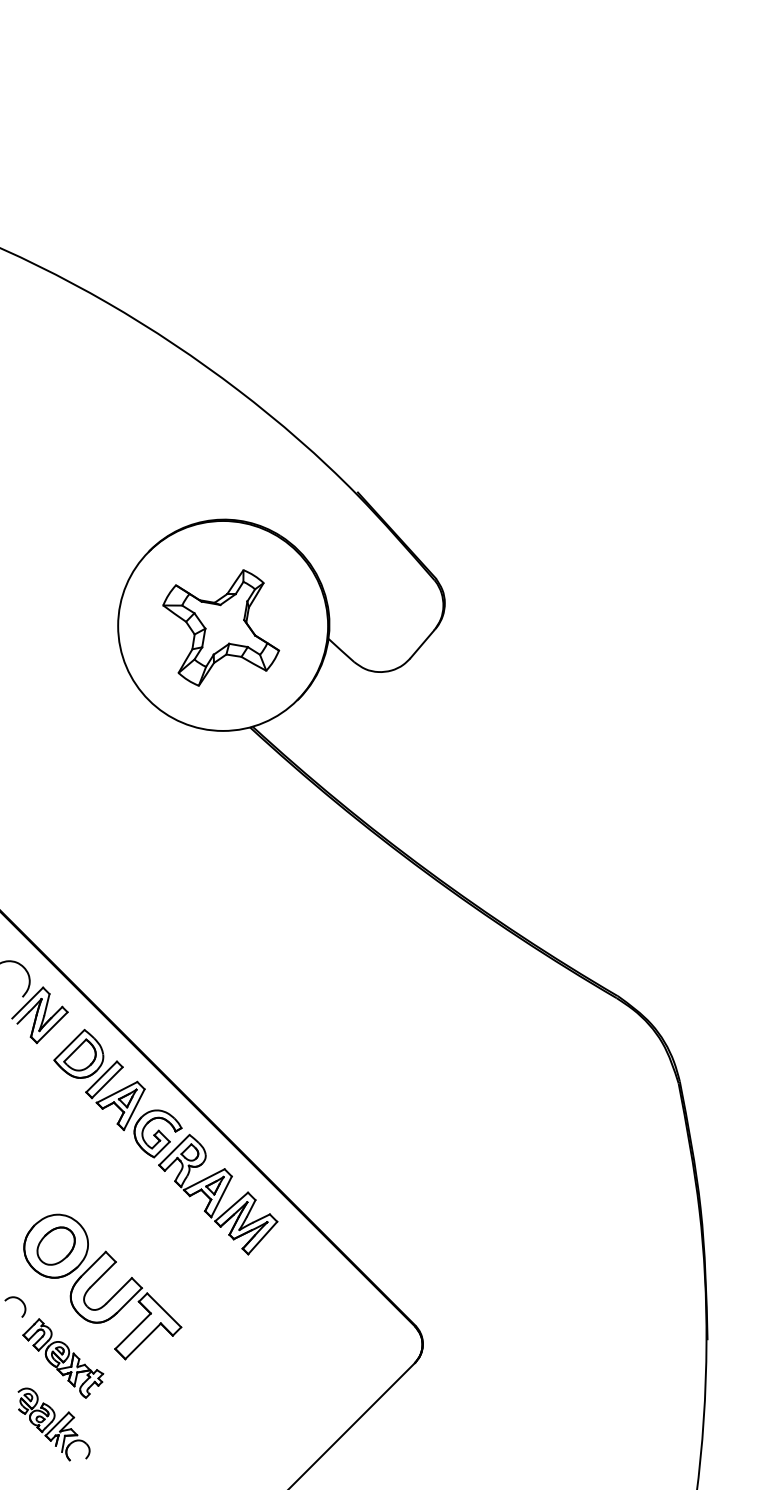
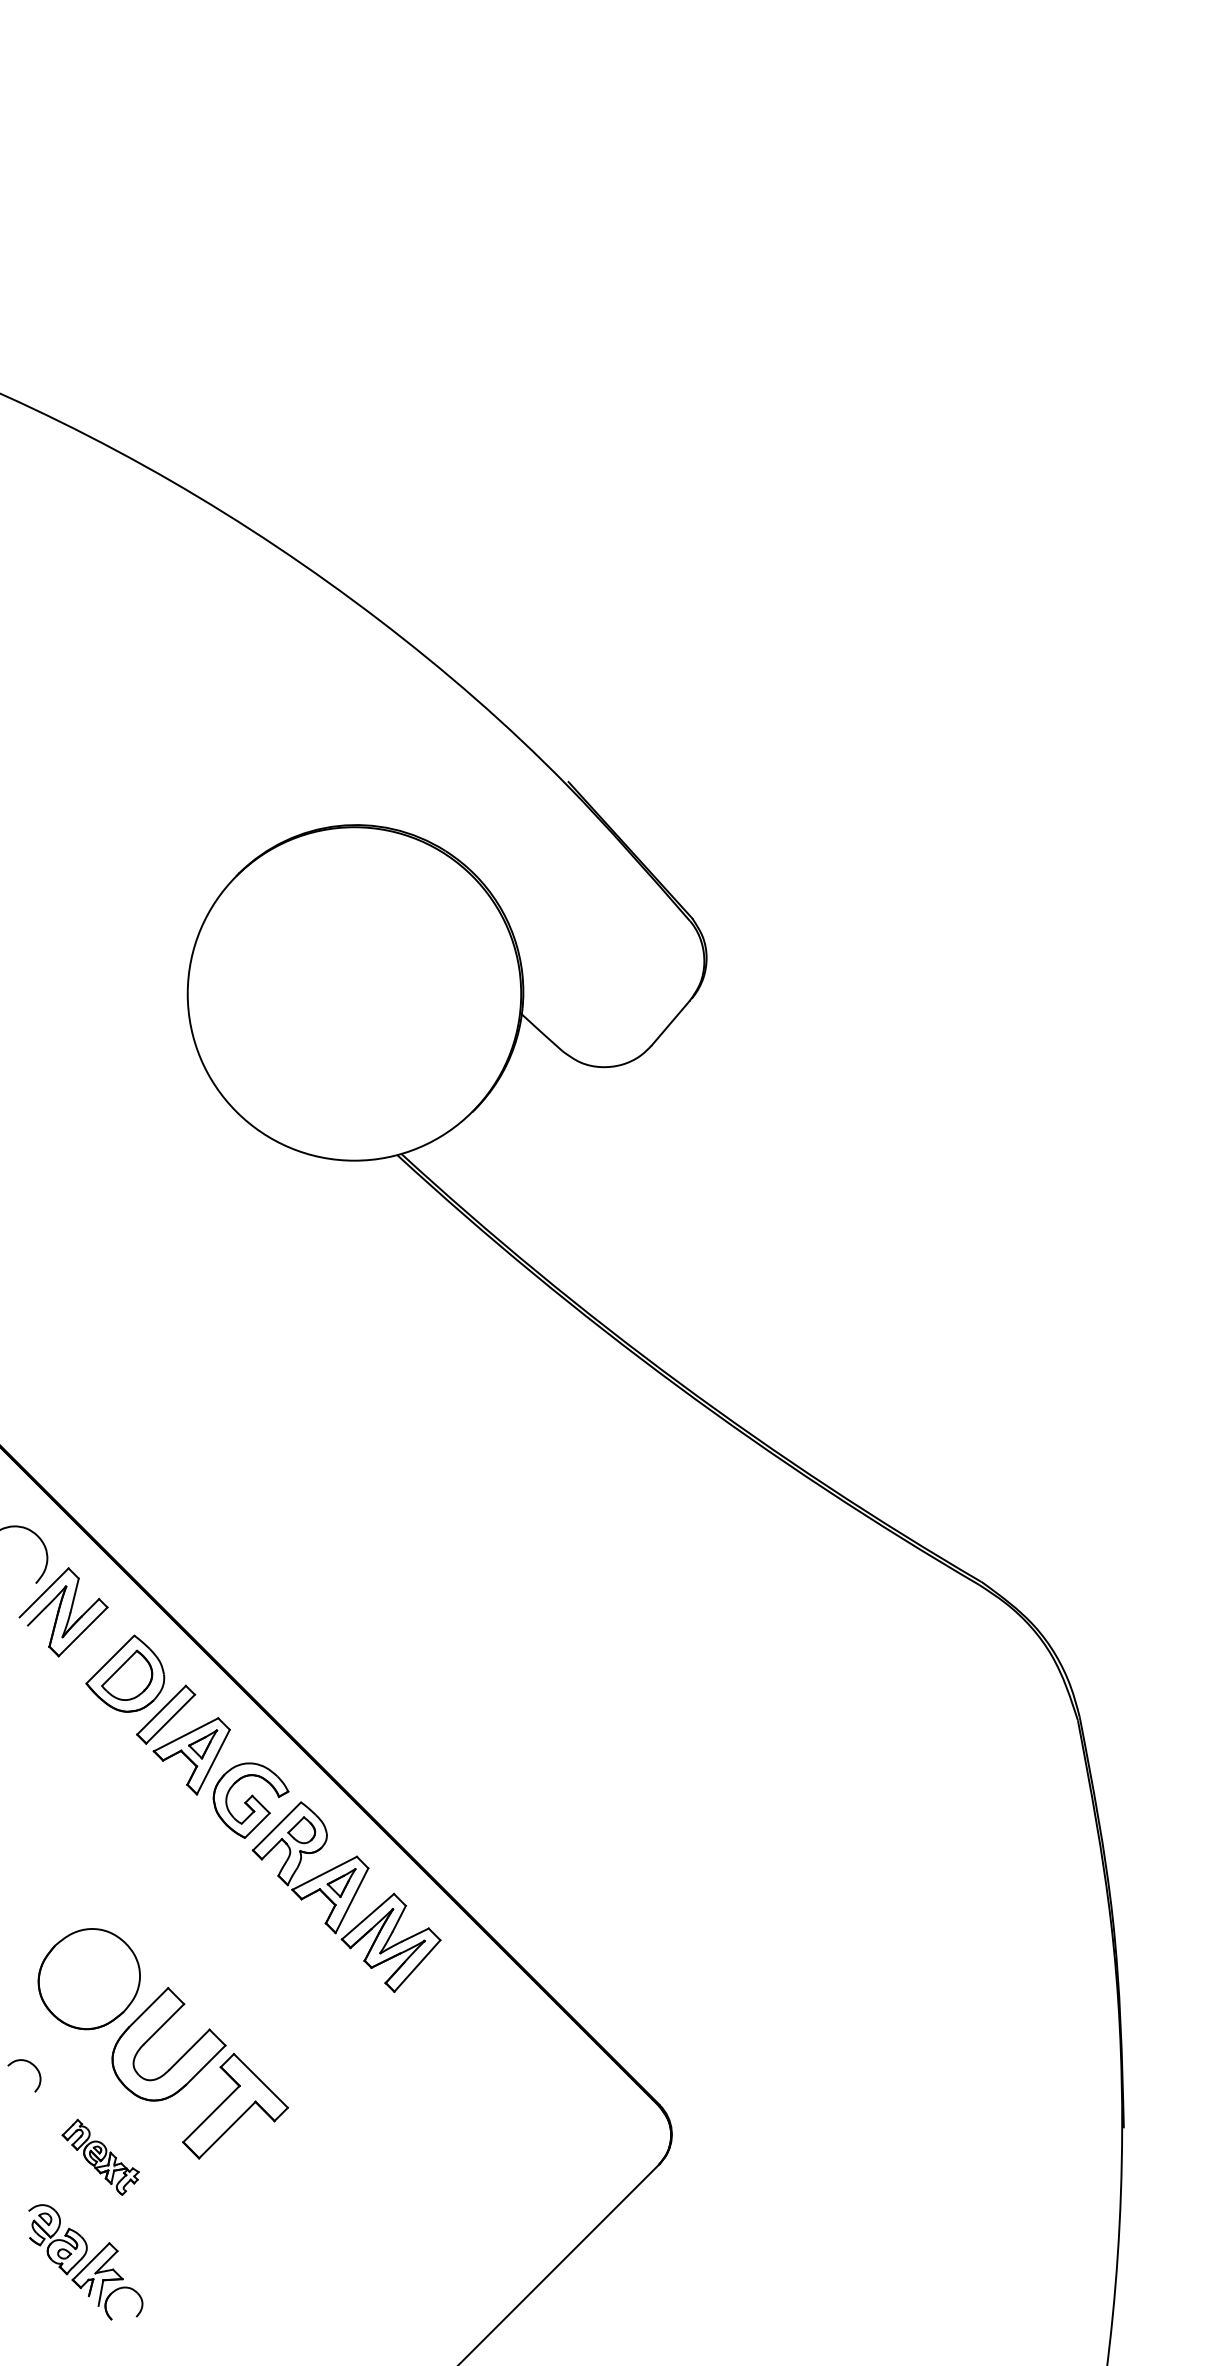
part: (221, 627) -> (351, 996), removed
part: (55, 1245) -> (88, 1977), removed
part: (63, 1358) -> (100, 2157), size x0.6

